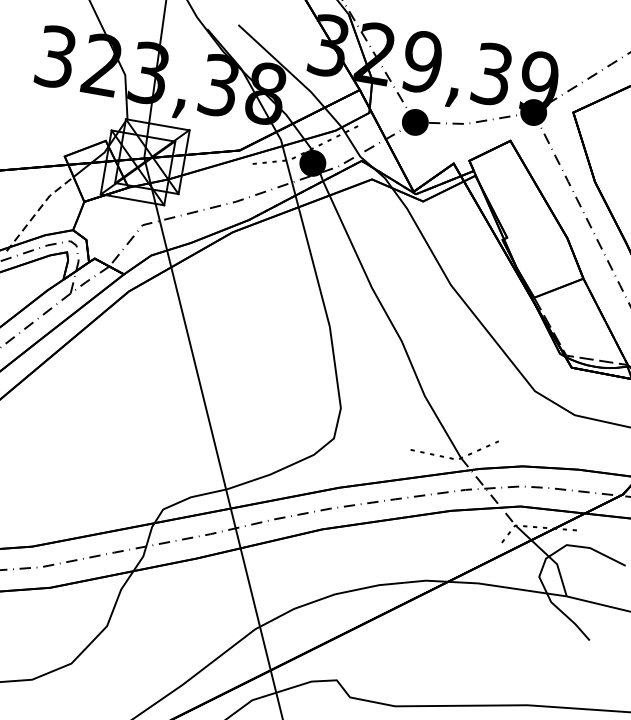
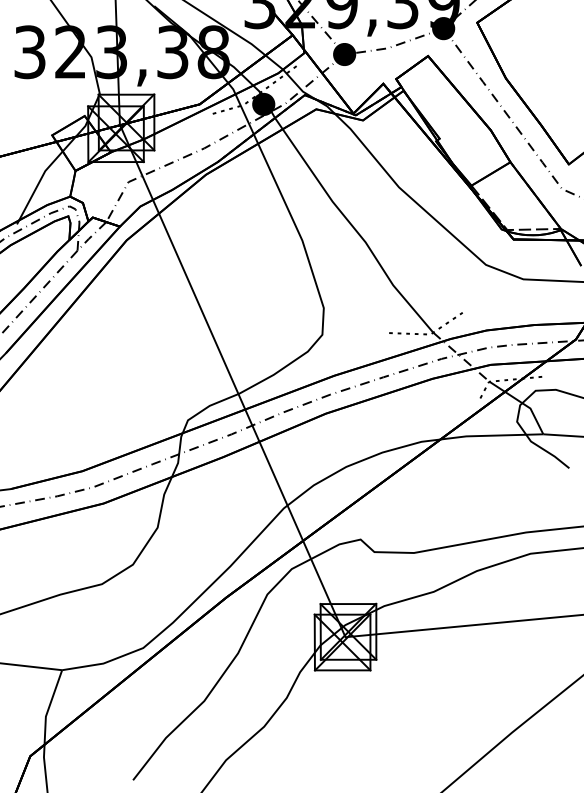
line: (37, 210) -> (37, 185), dashed -> solid

